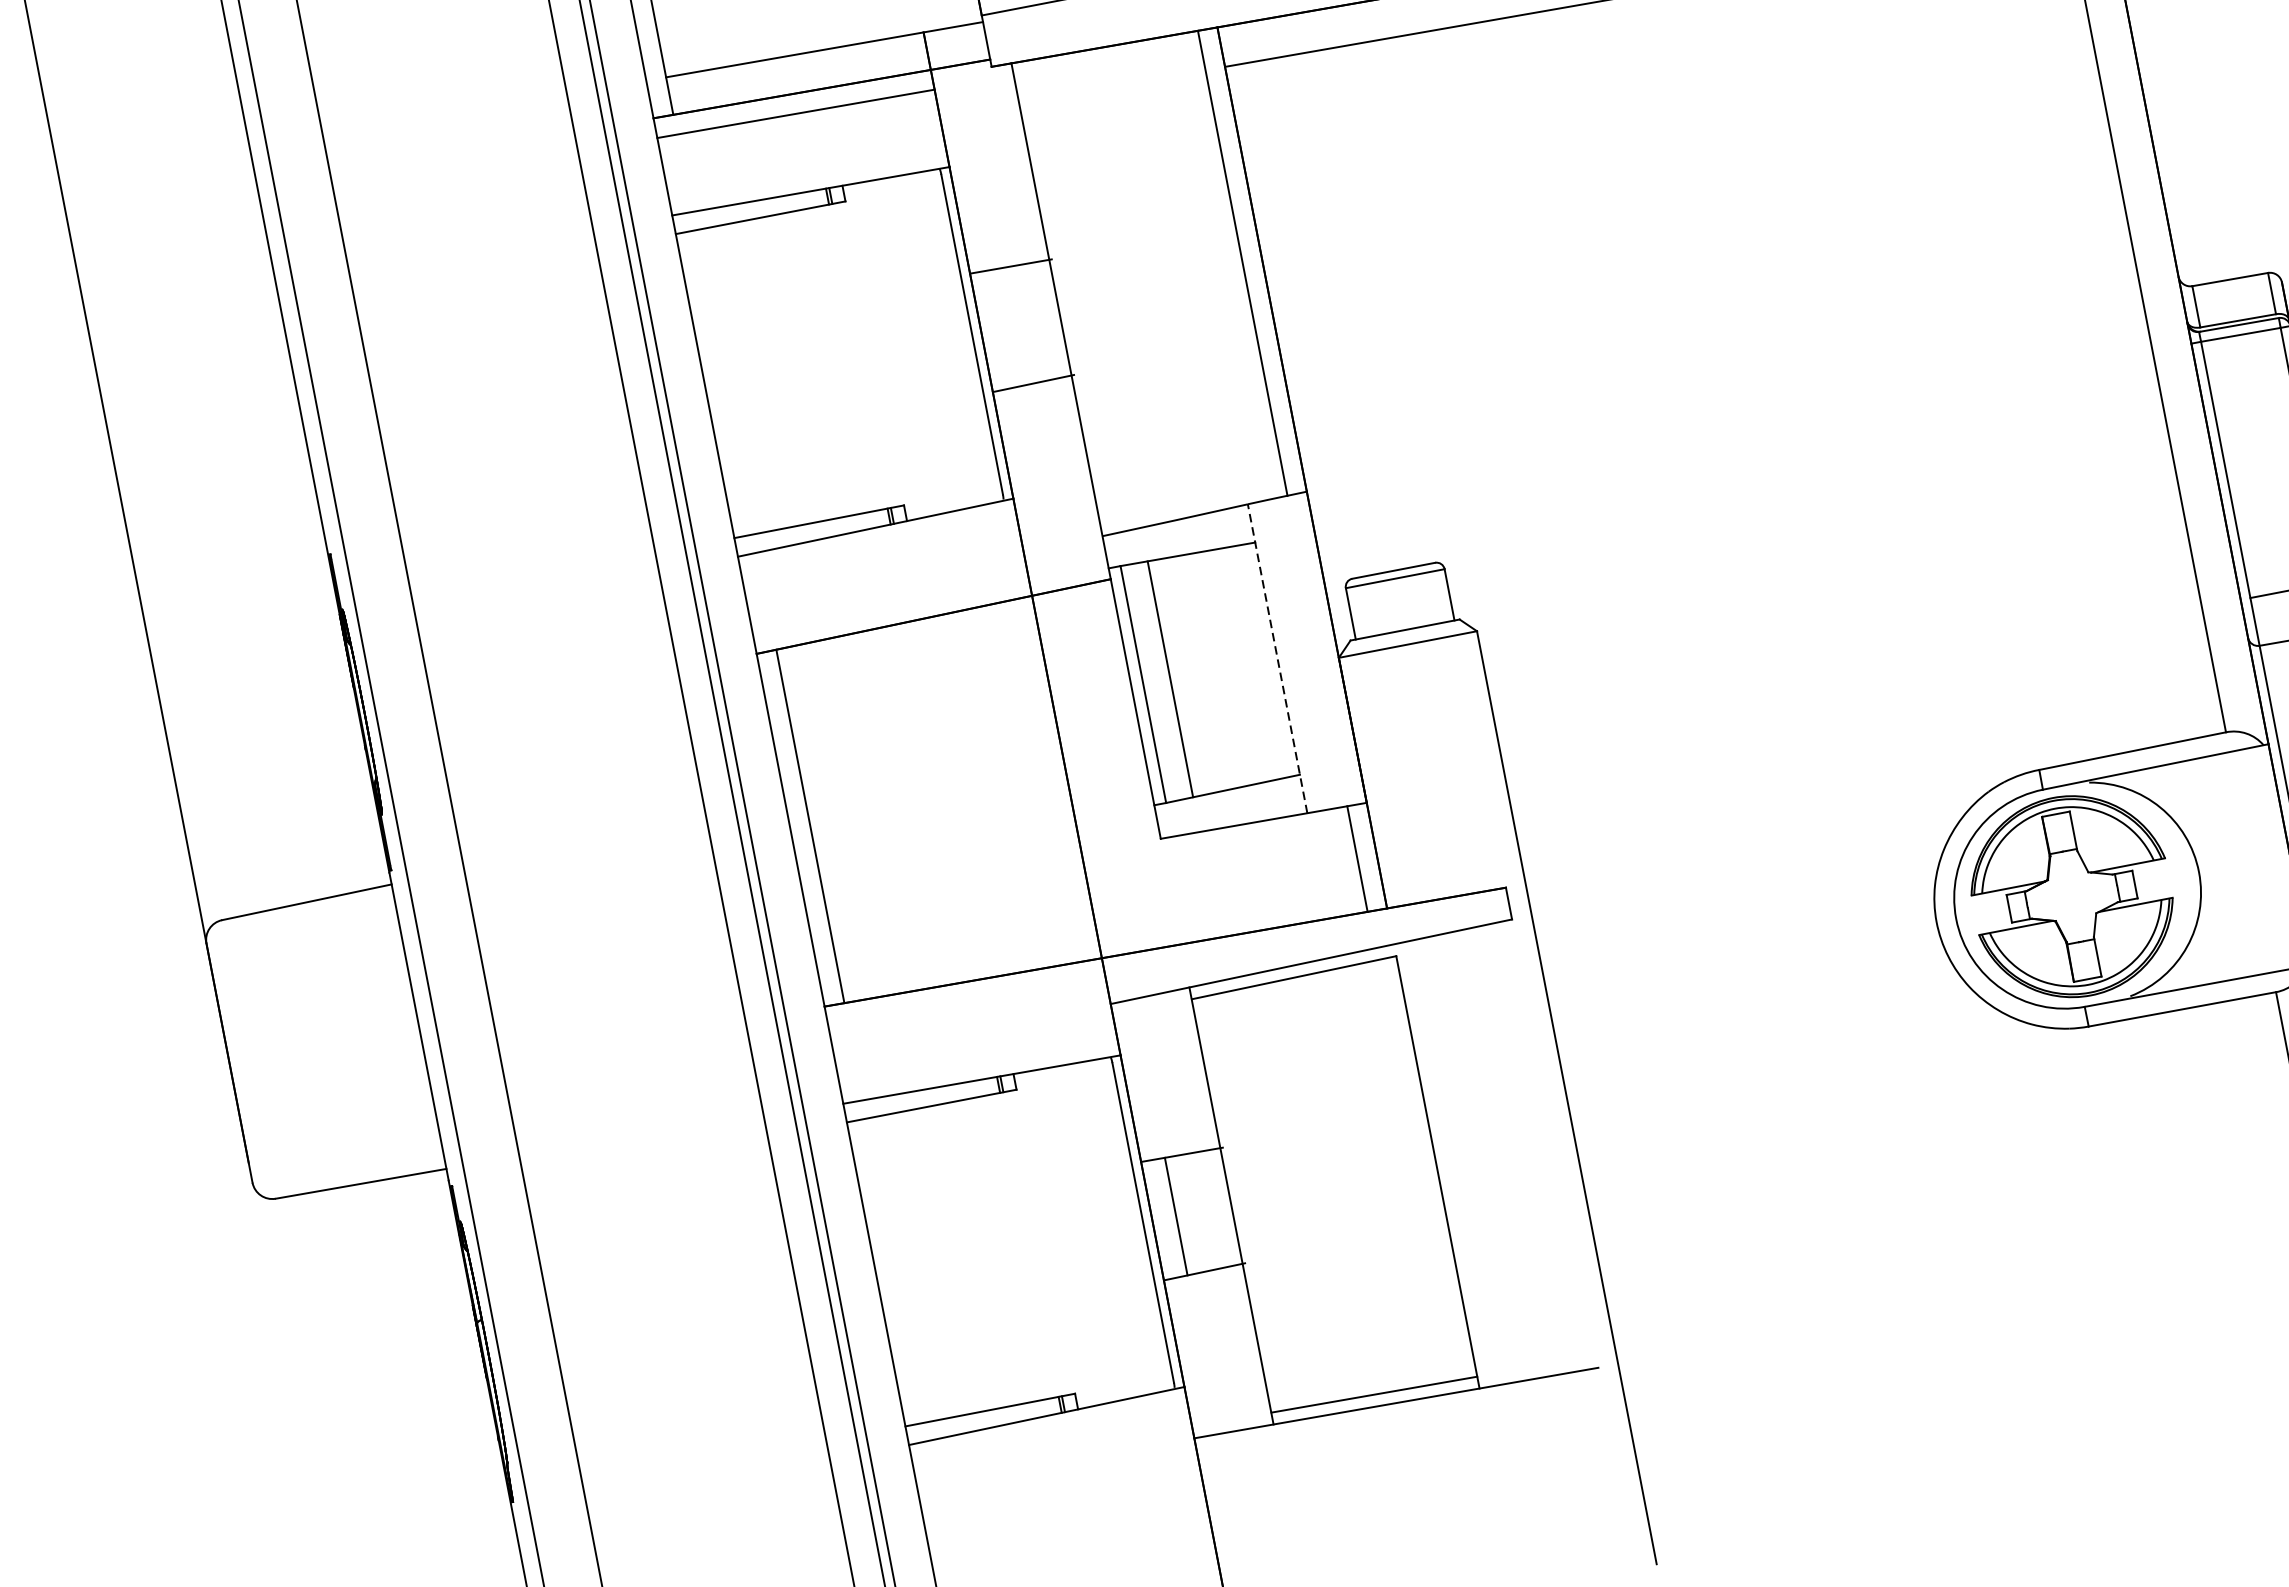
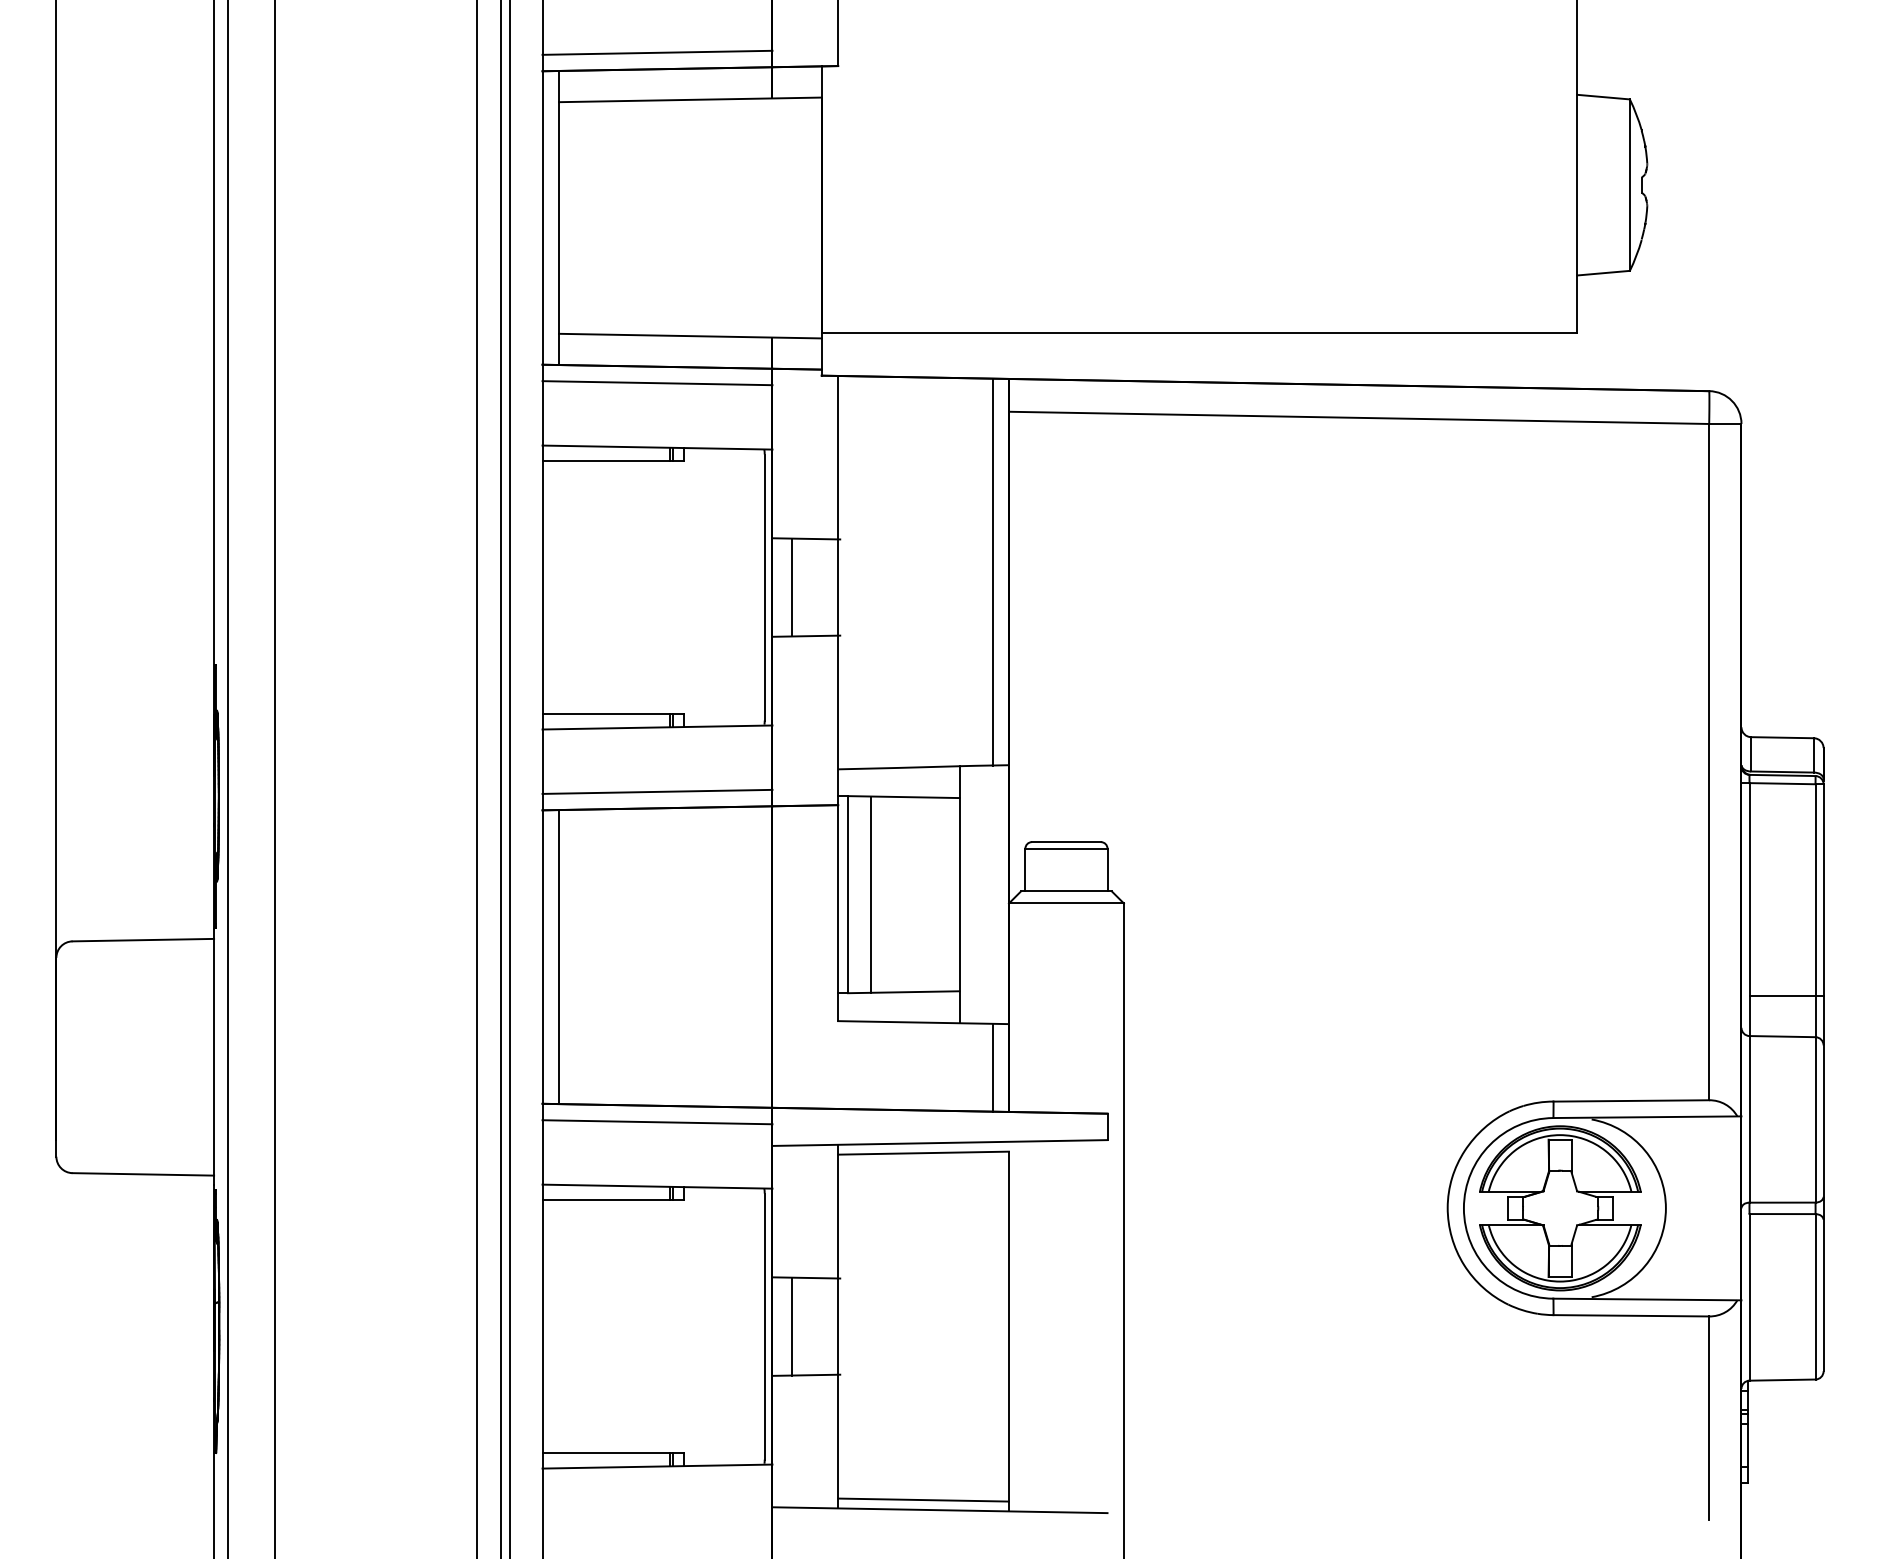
line: (1005, 328) -> (792, 587), added
line: (890, 604) -> (657, 791), added
line: (1277, 658) -> (959, 894), dashed -> solid
line: (967, 1002) -> (657, 1122), added

